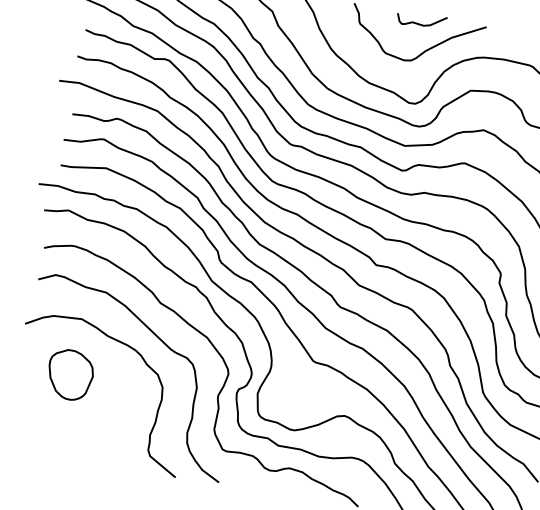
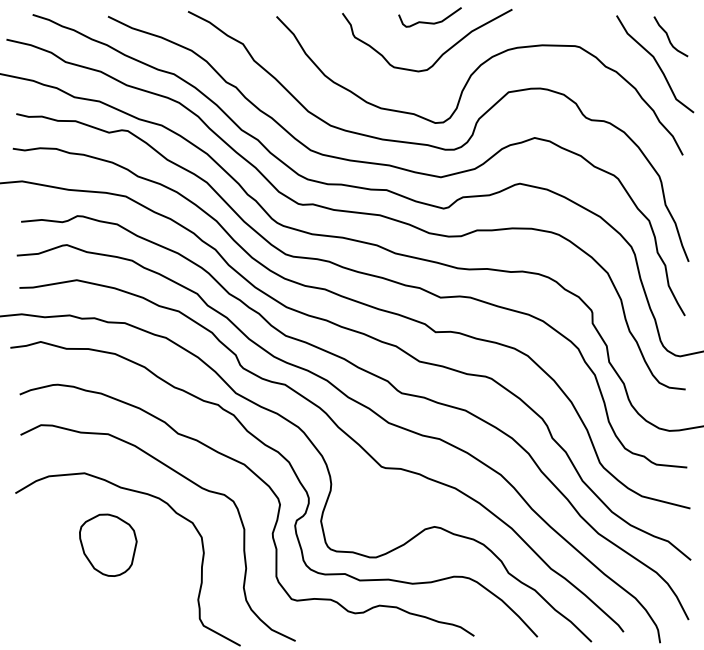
part: (70, 374) -> (108, 544), moved

